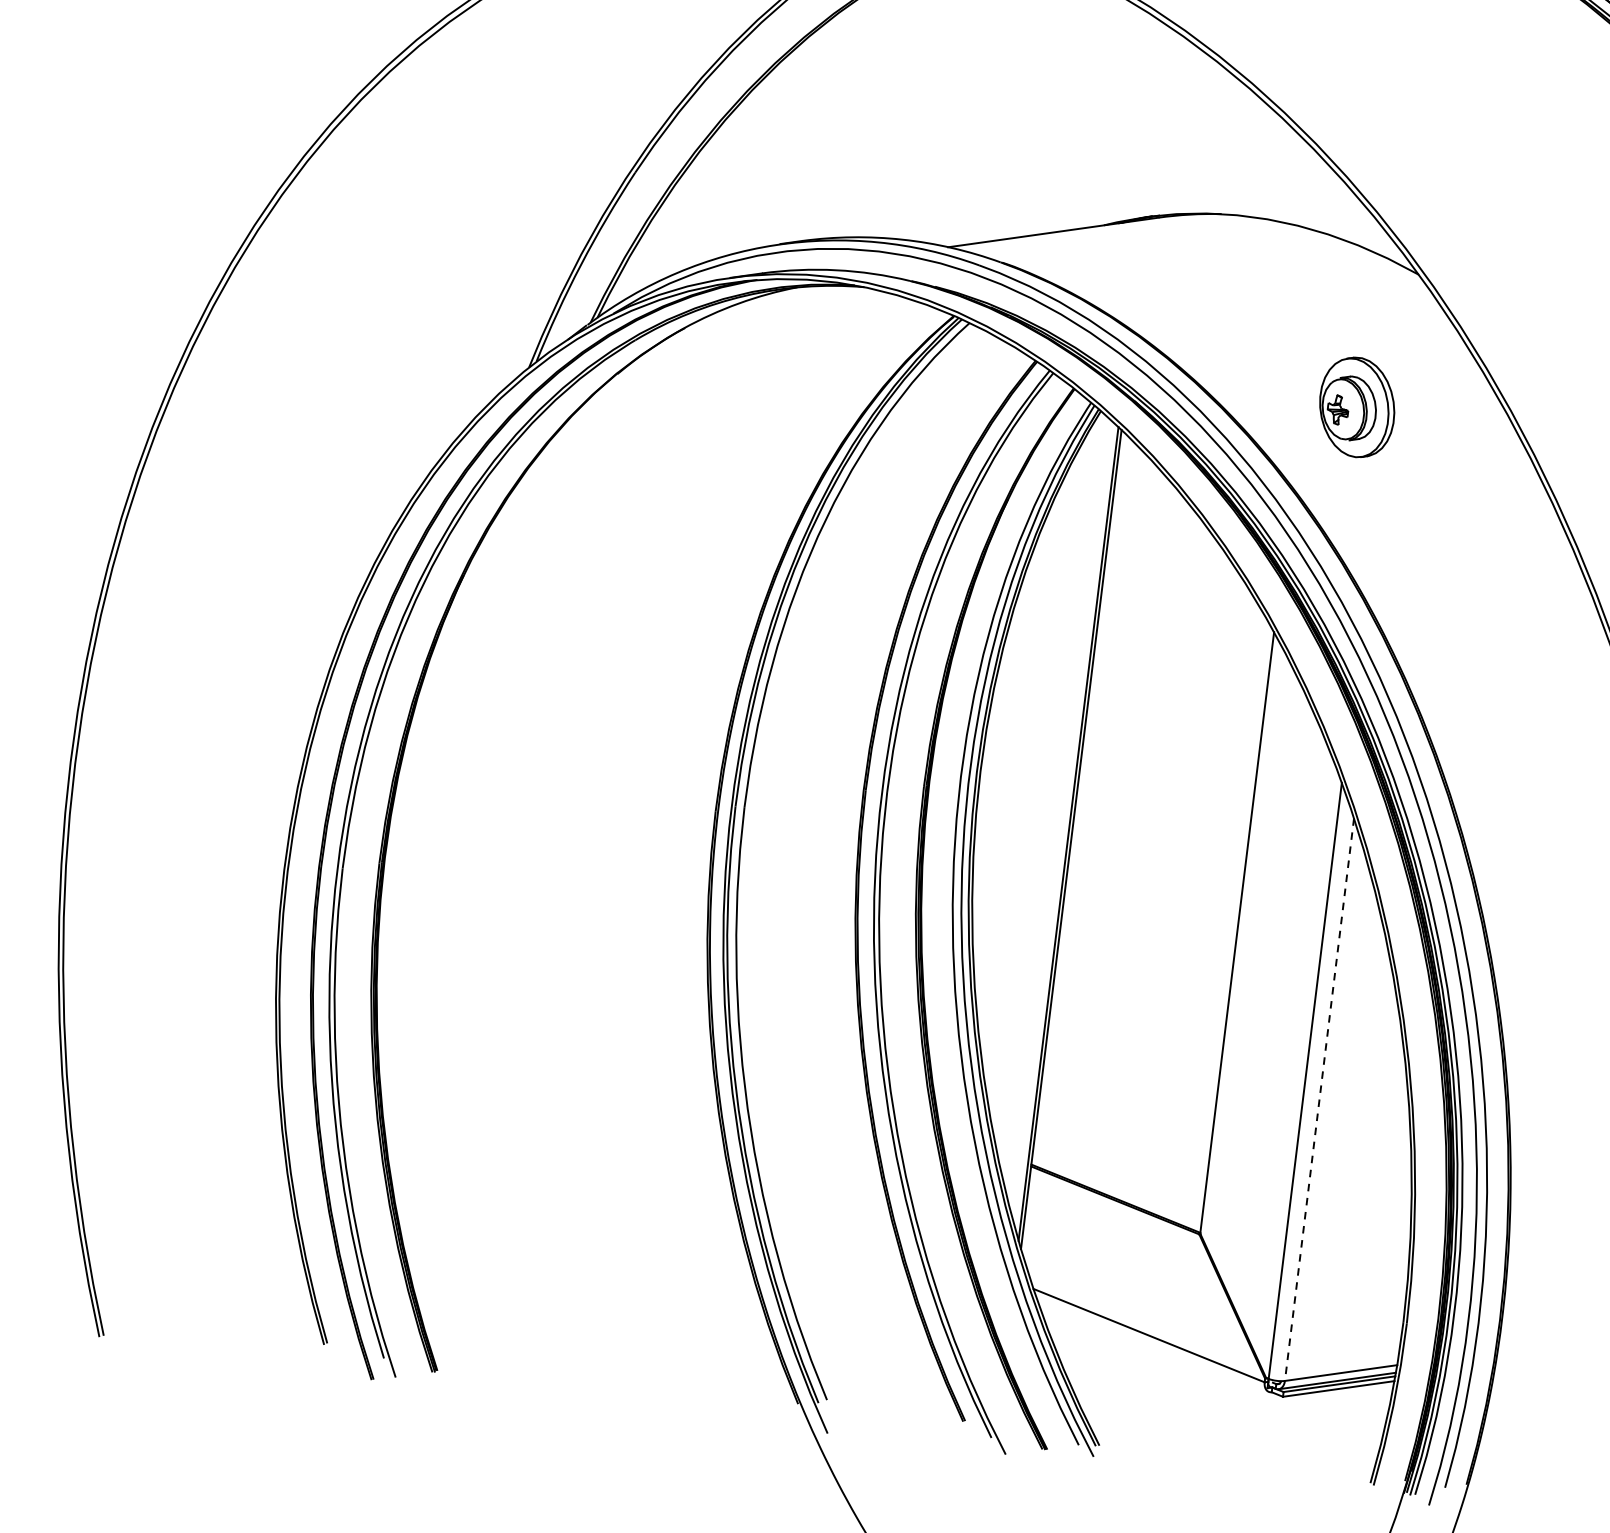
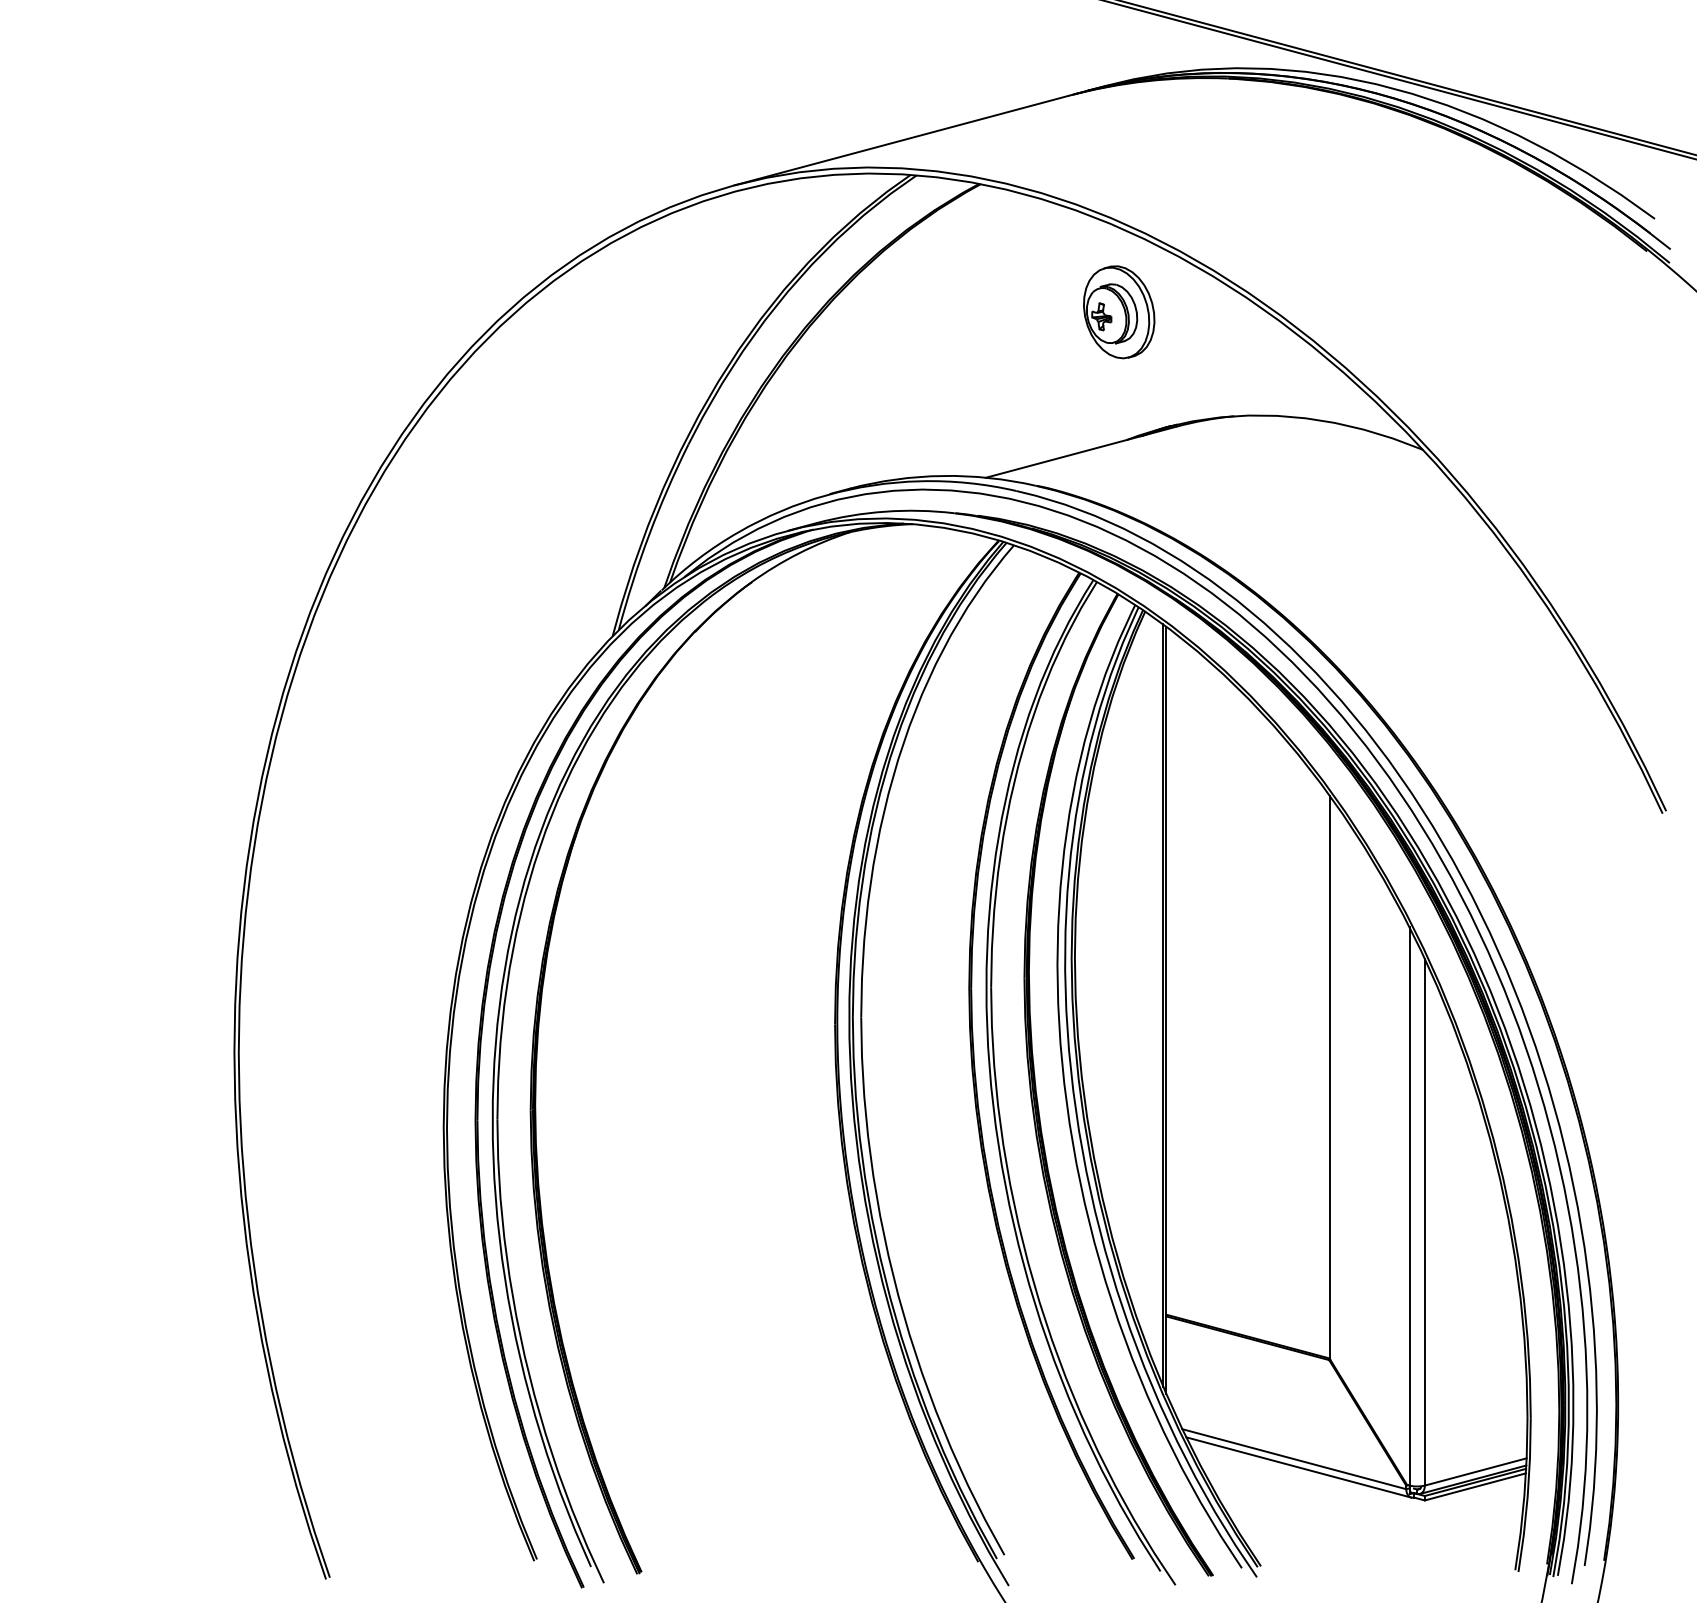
part: (1357, 407) -> (1119, 312), moved
line: (1319, 1099) -> (1424, 1222), dashed -> solid
line: (1152, 1345) -> (1298, 1467), added

